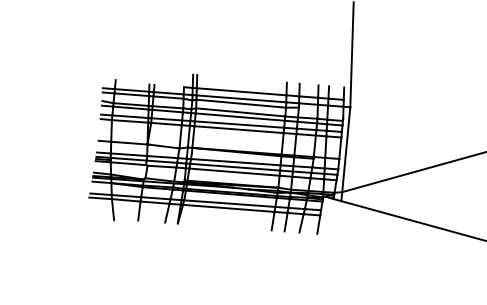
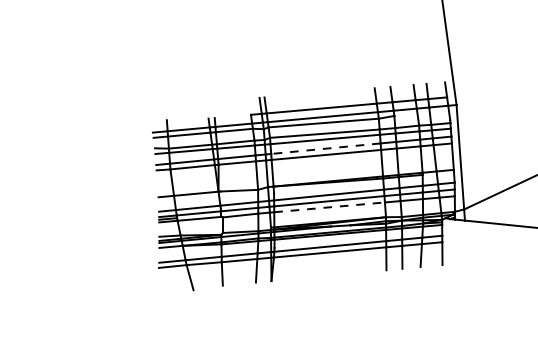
line: (239, 124) -> (325, 148), solid -> dashed
line: (235, 172) -> (330, 207), solid -> dashed

